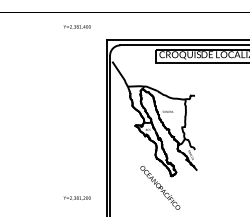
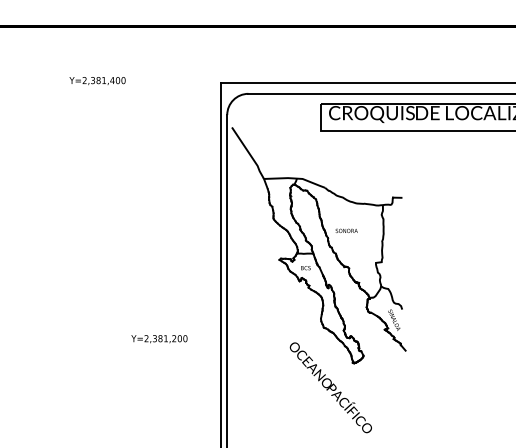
text: (76, 26) -> (96, 79), moved
text: (76, 197) -> (157, 337), moved

